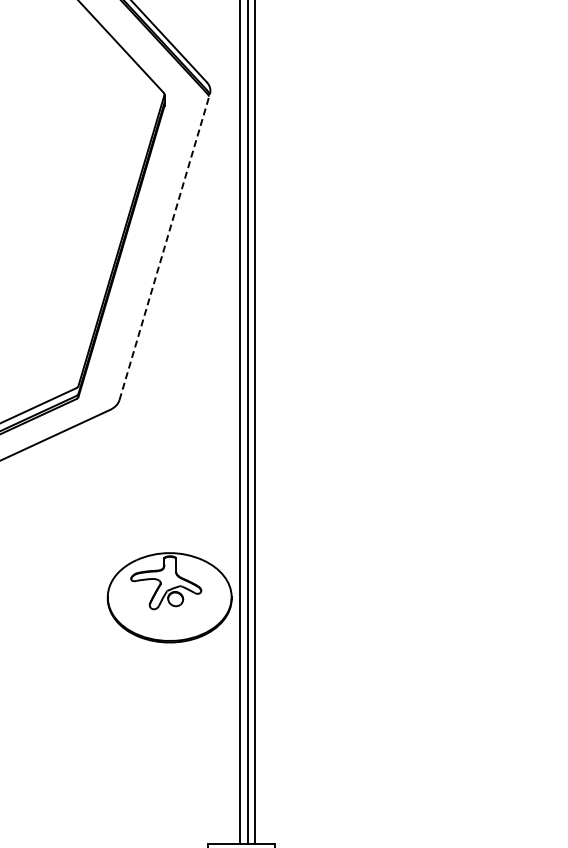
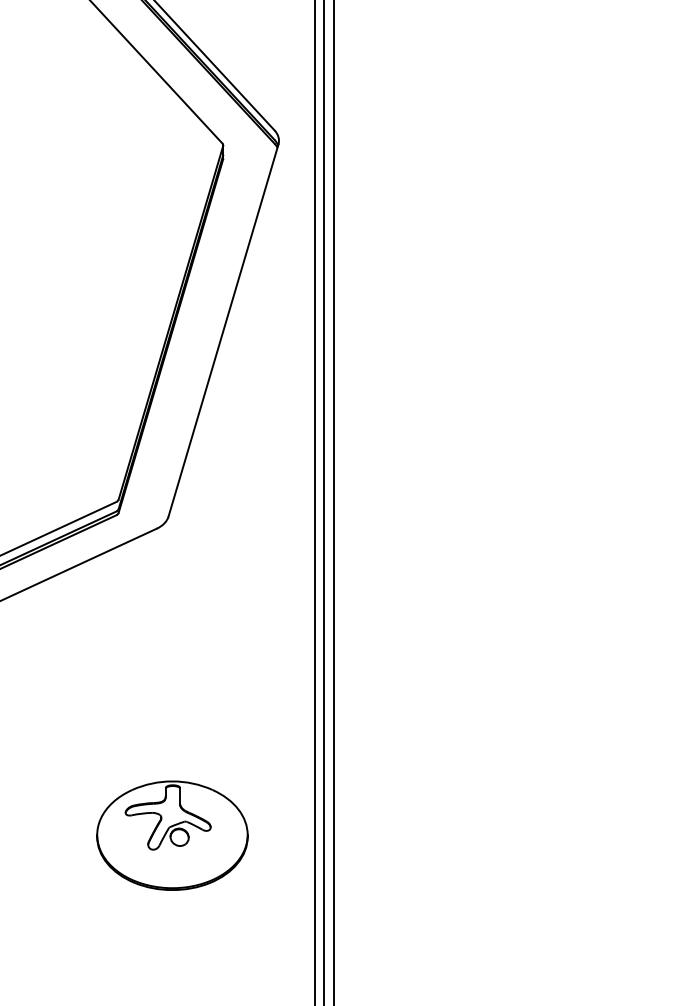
line: (164, 247) -> (223, 331), dashed -> solid
part: (169, 597) -> (172, 835), moved

